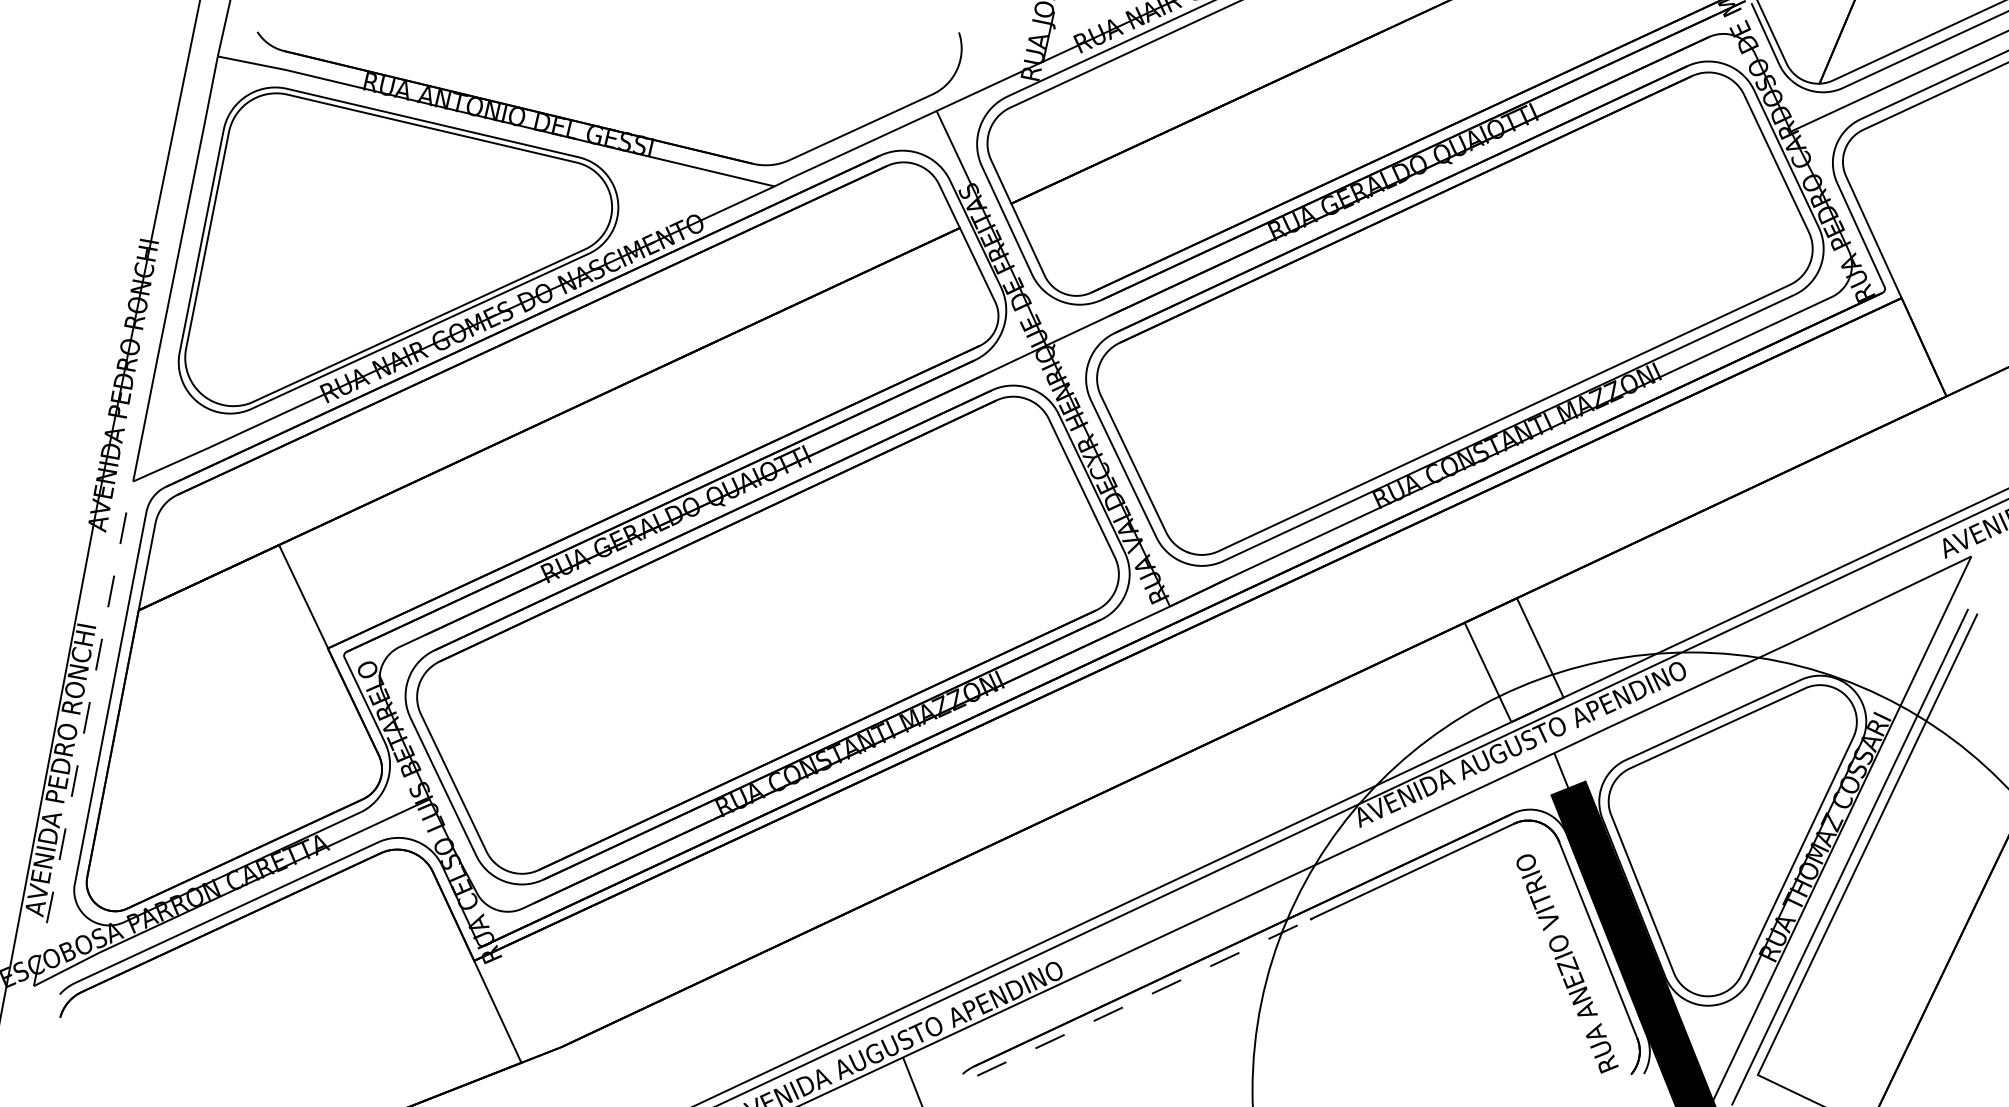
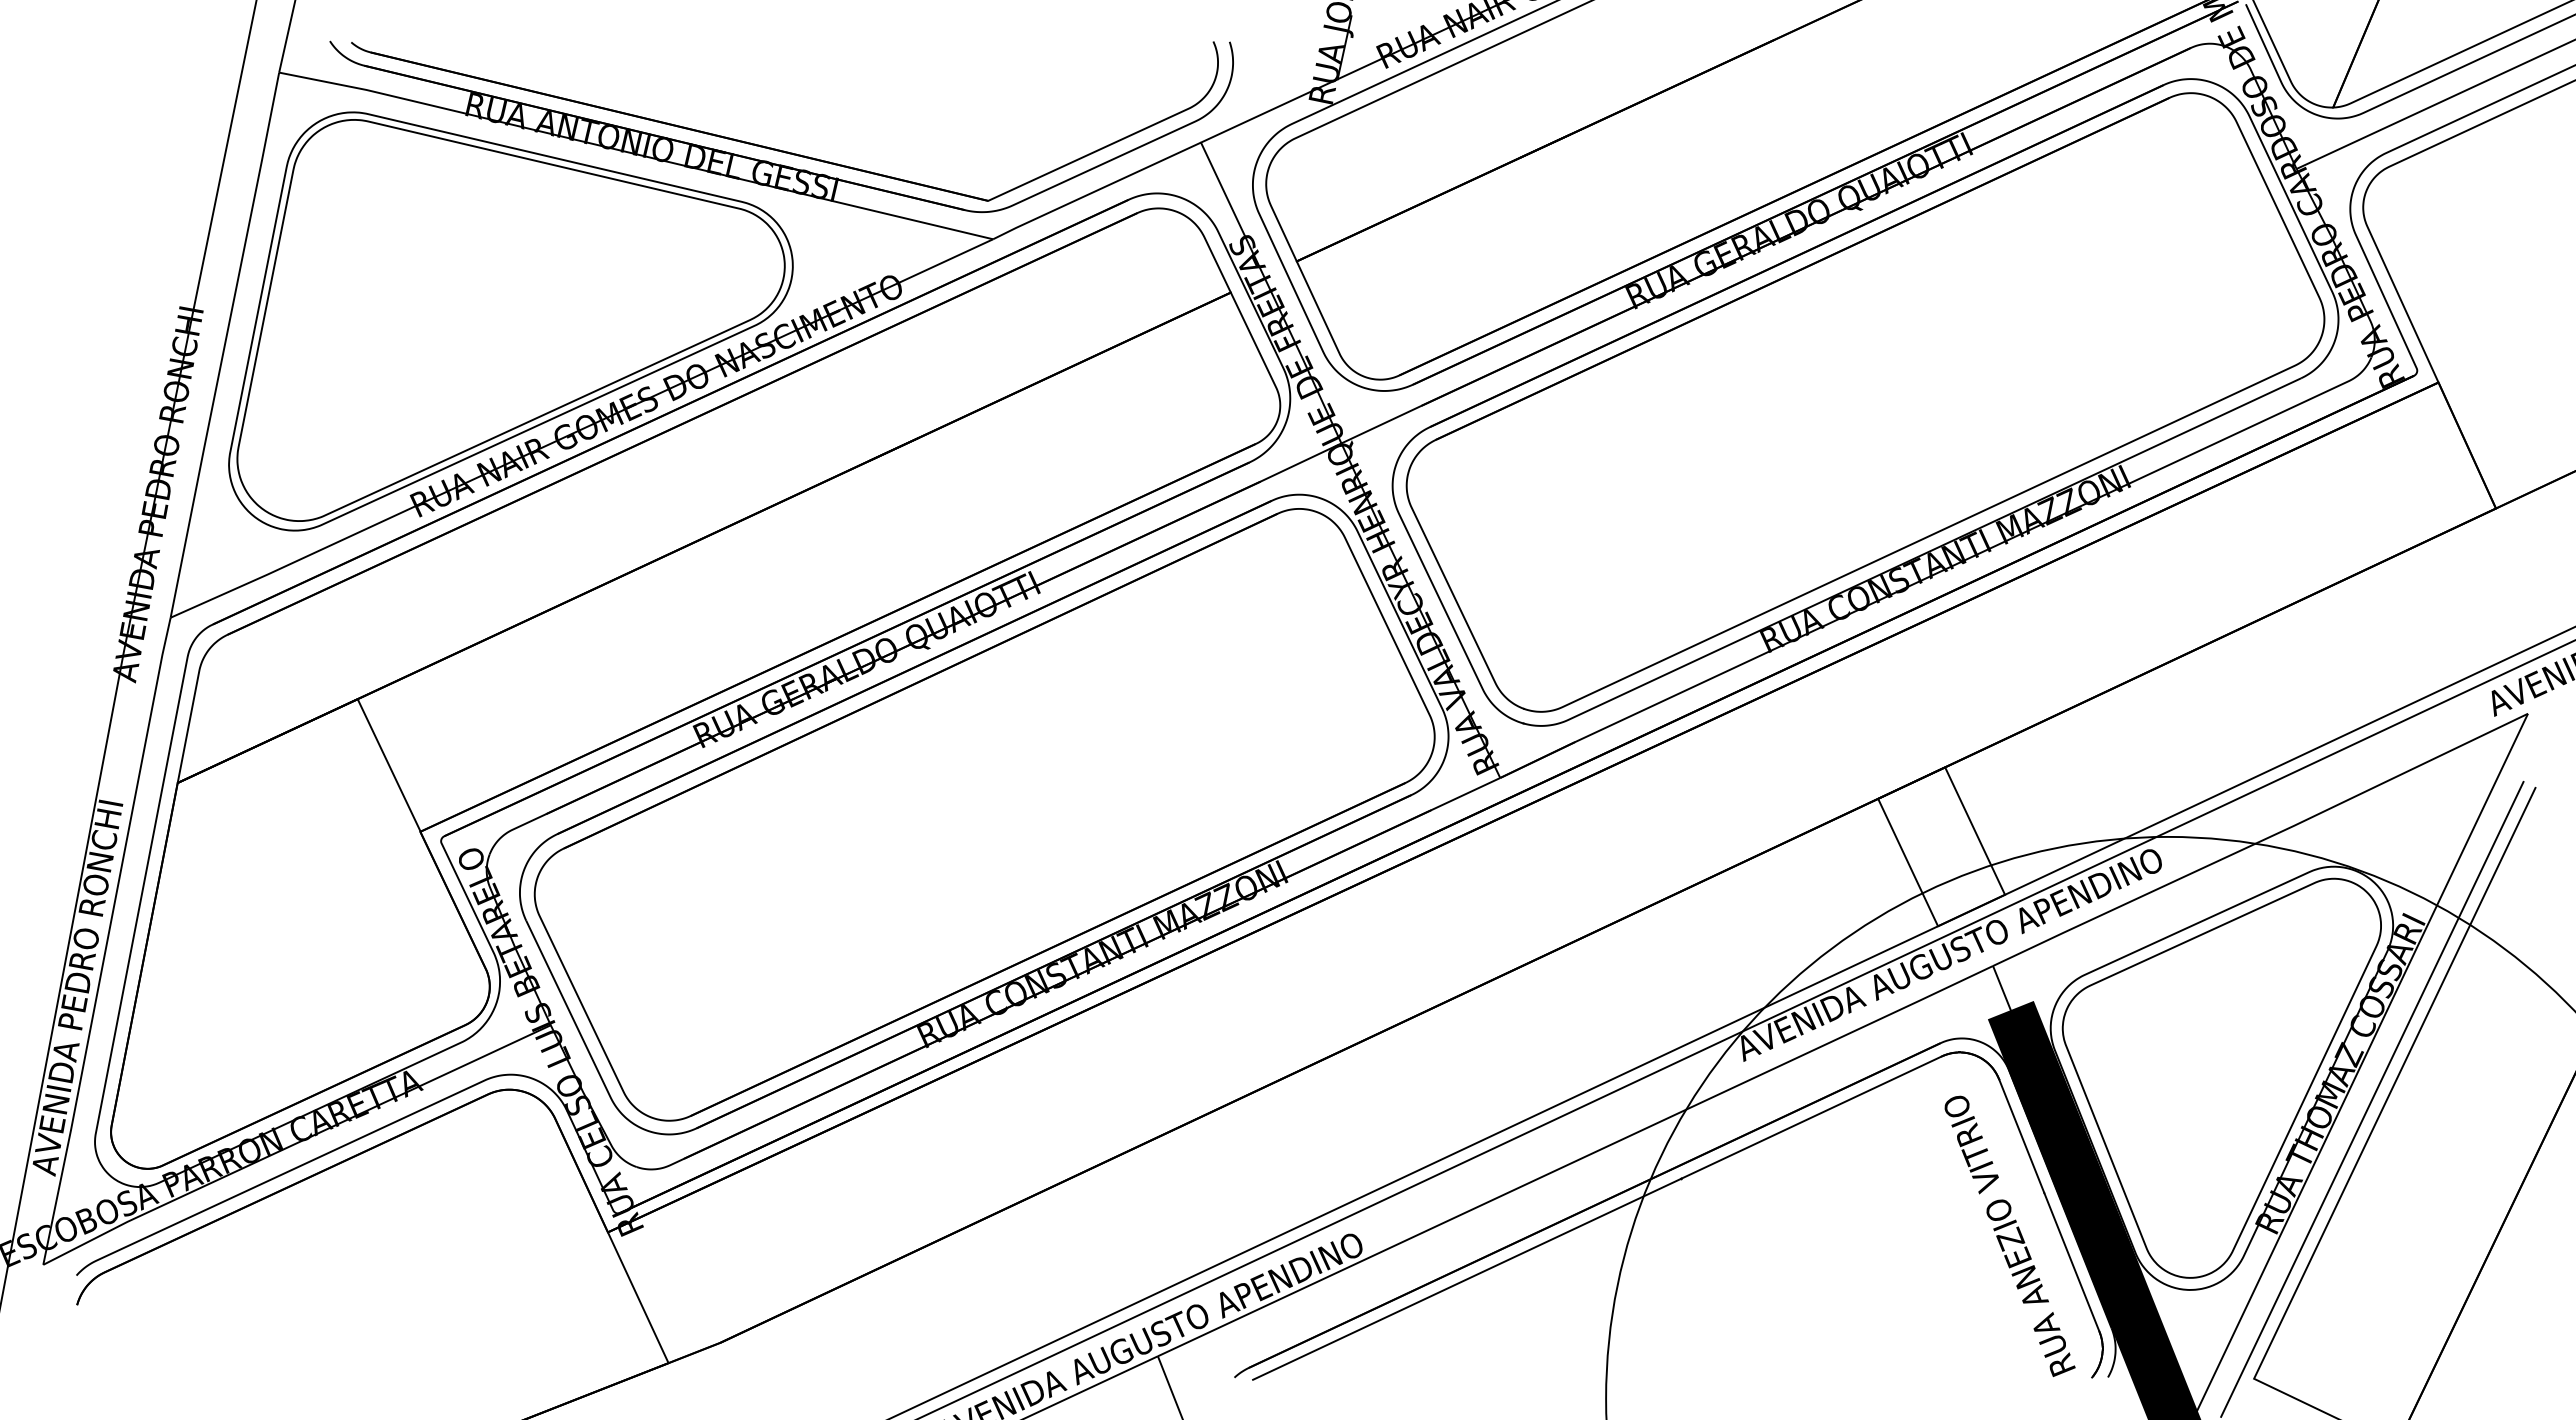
part: (607, 116) -> (779, 149), added
line: (83, 734) -> (107, 941), dashed -> solid
line: (1144, 997) -> (1467, 1279), dashed -> solid

